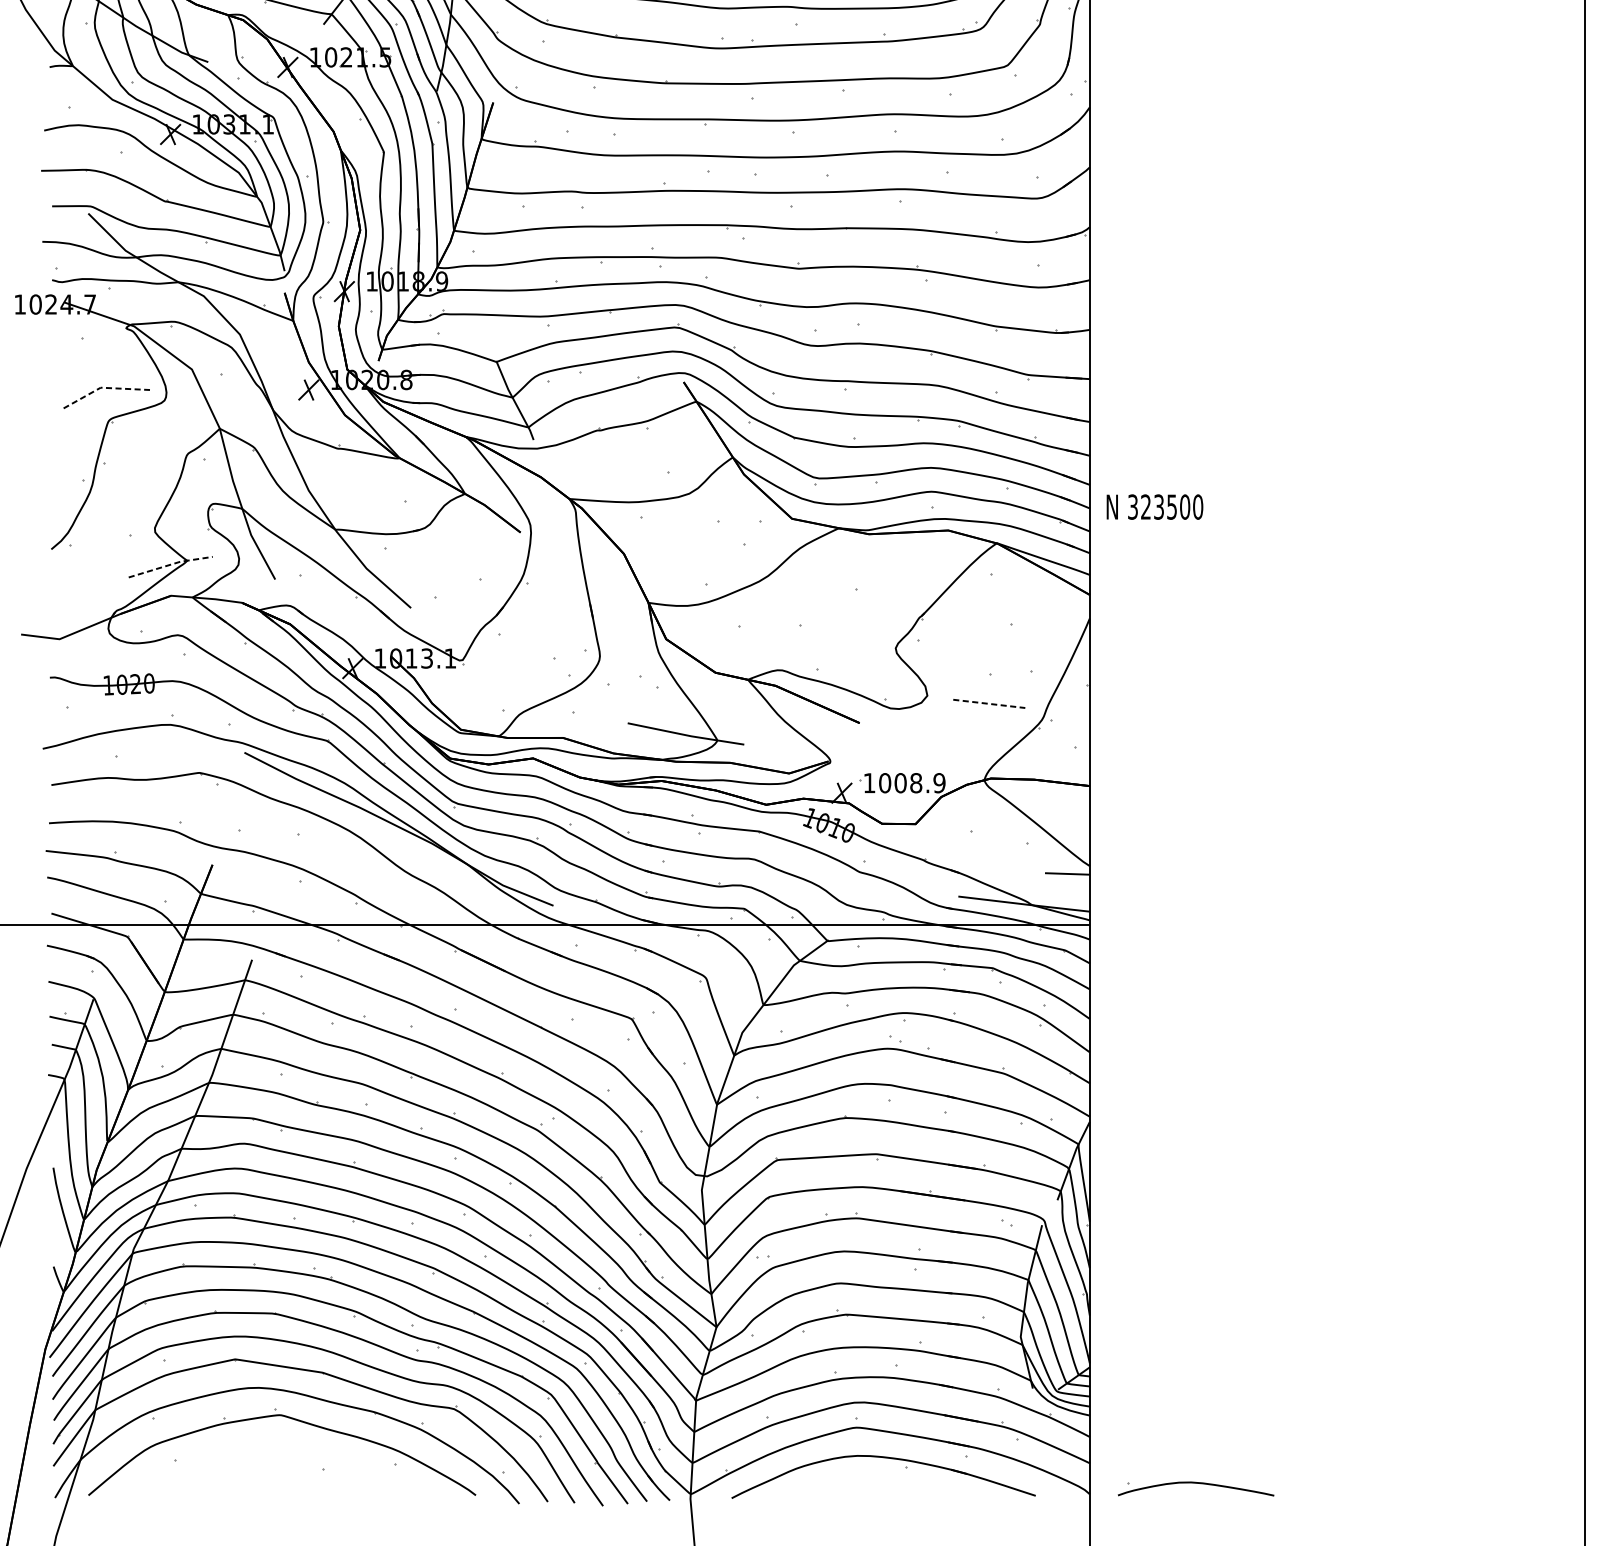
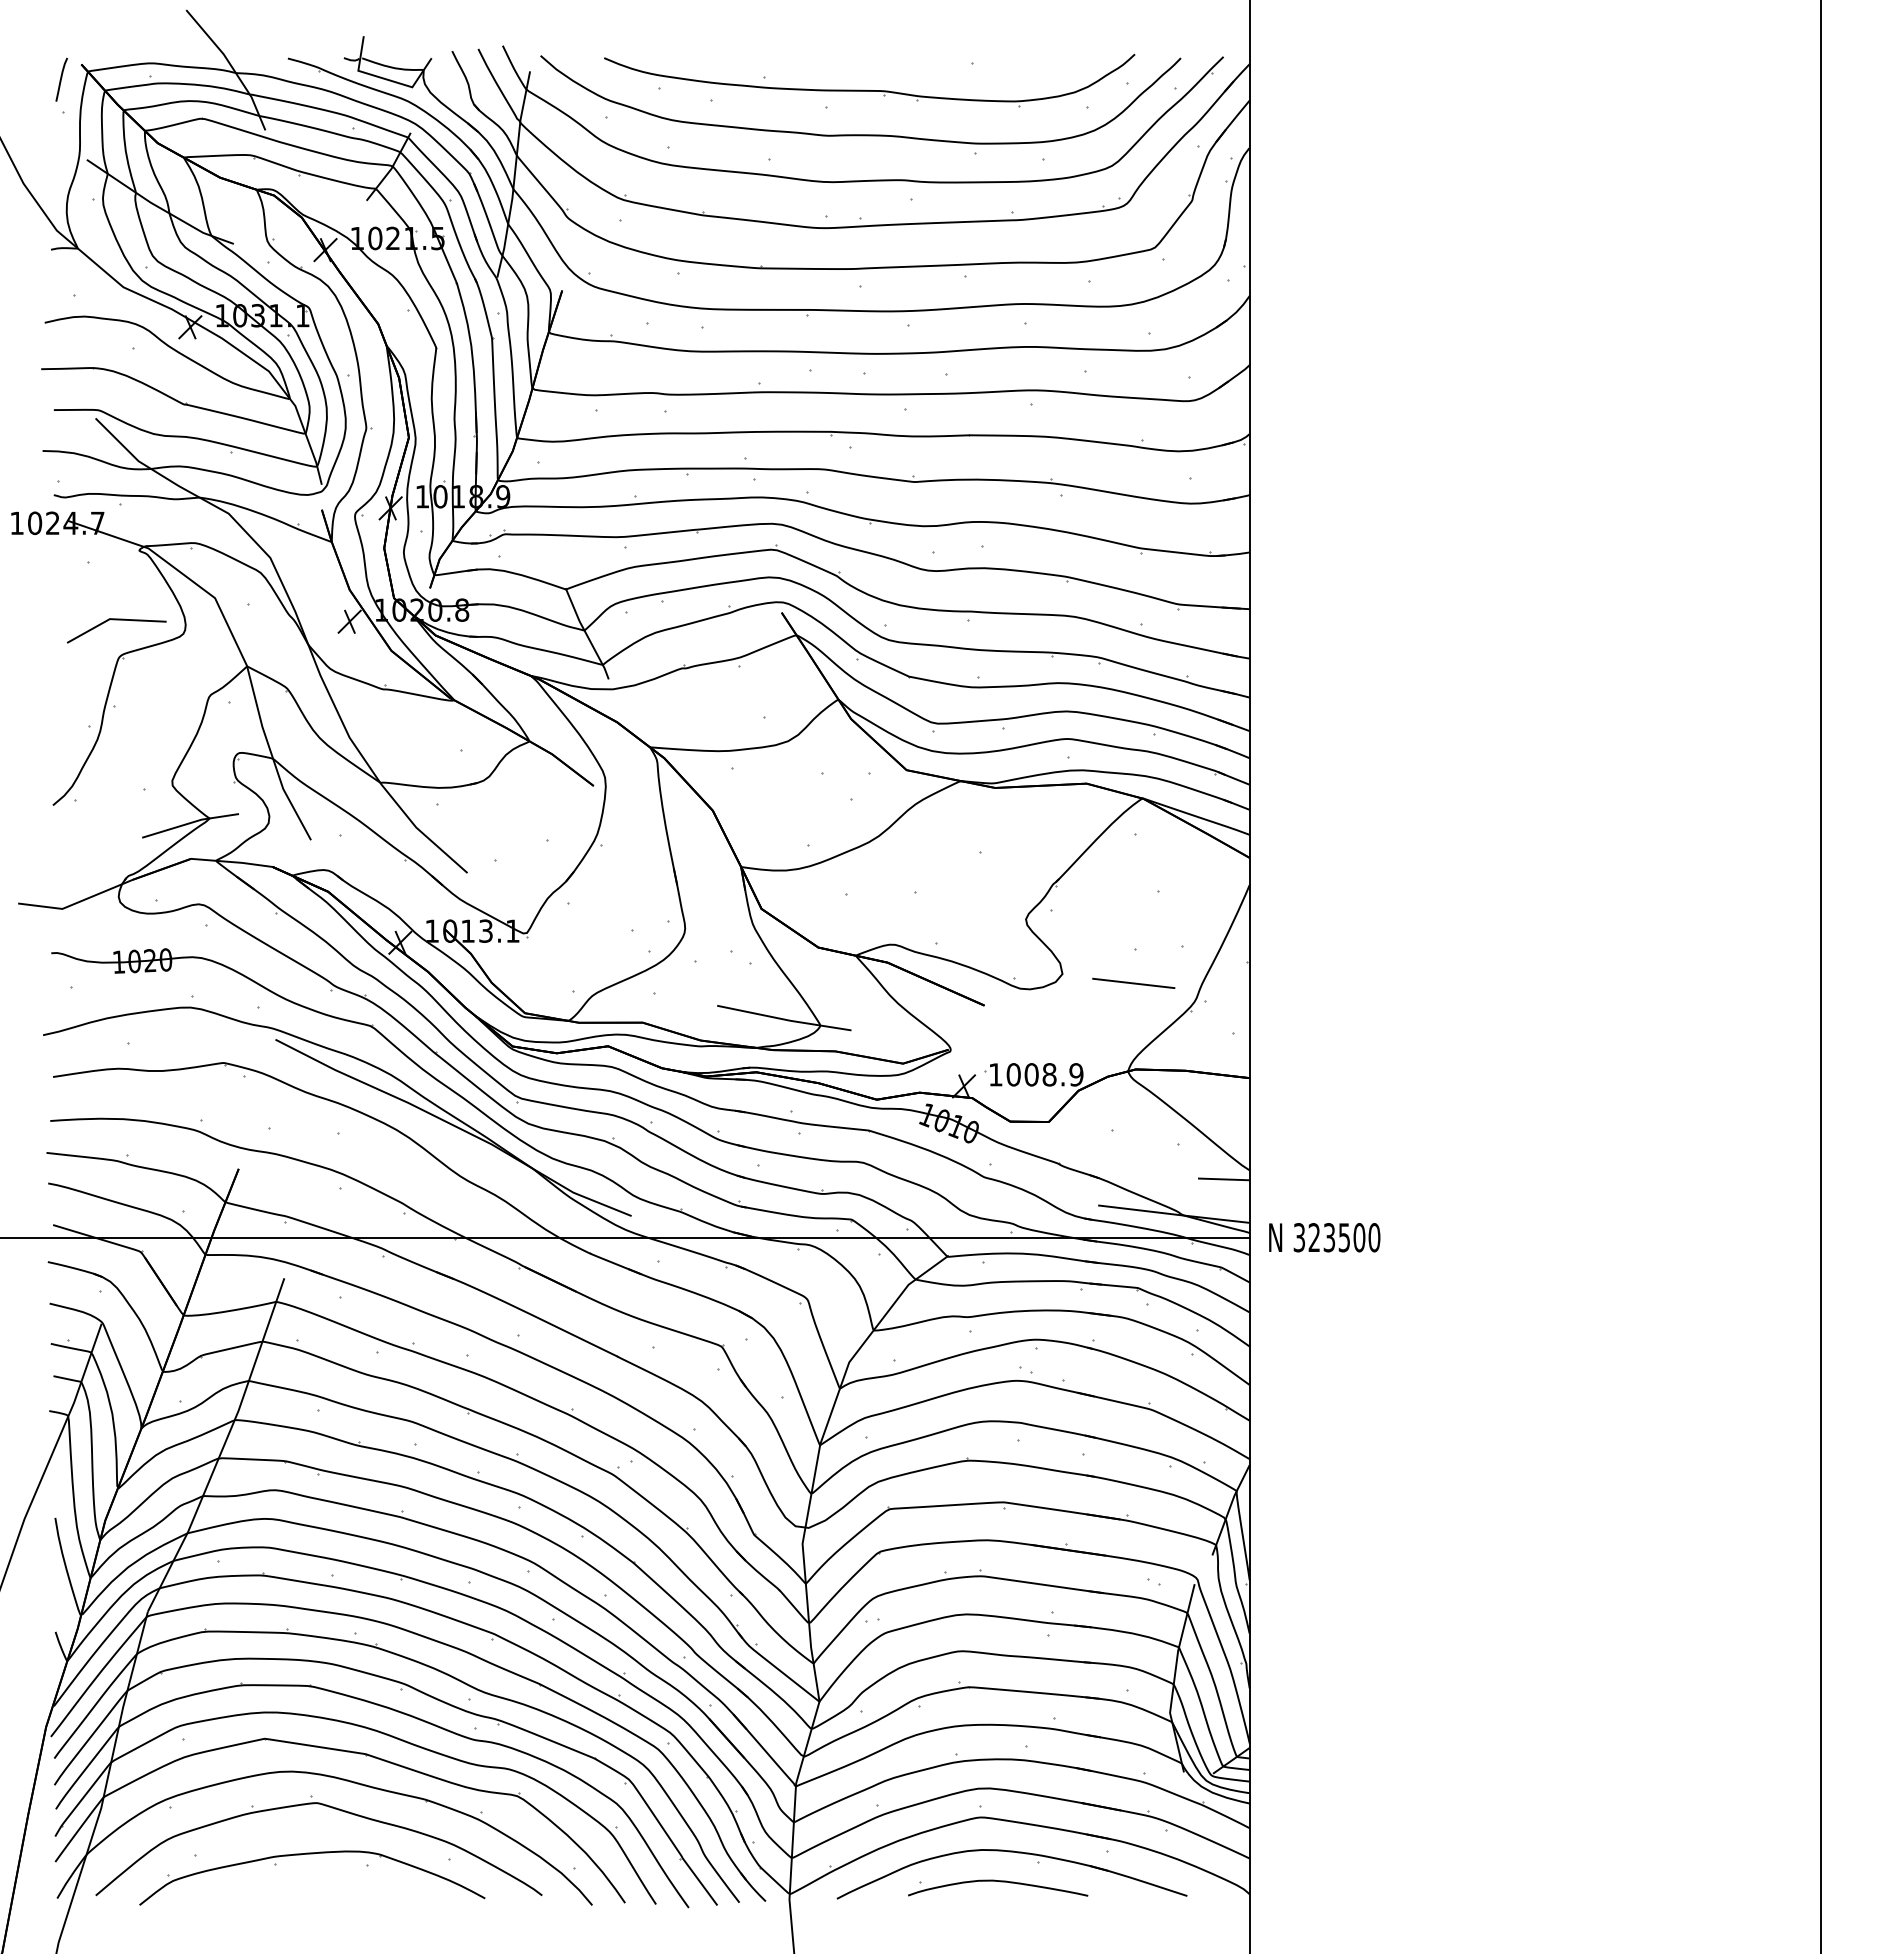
line: (103, 388) -> (113, 619), dashed -> solid
text: (1154, 506) -> (1324, 1237), moved
line: (170, 565) -> (190, 823), dashed -> solid
line: (989, 703) -> (1133, 983), dashed -> solid
part: (276, 1459) -> (312, 1854), added
part: (1196, 1488) -> (998, 1887), moved

